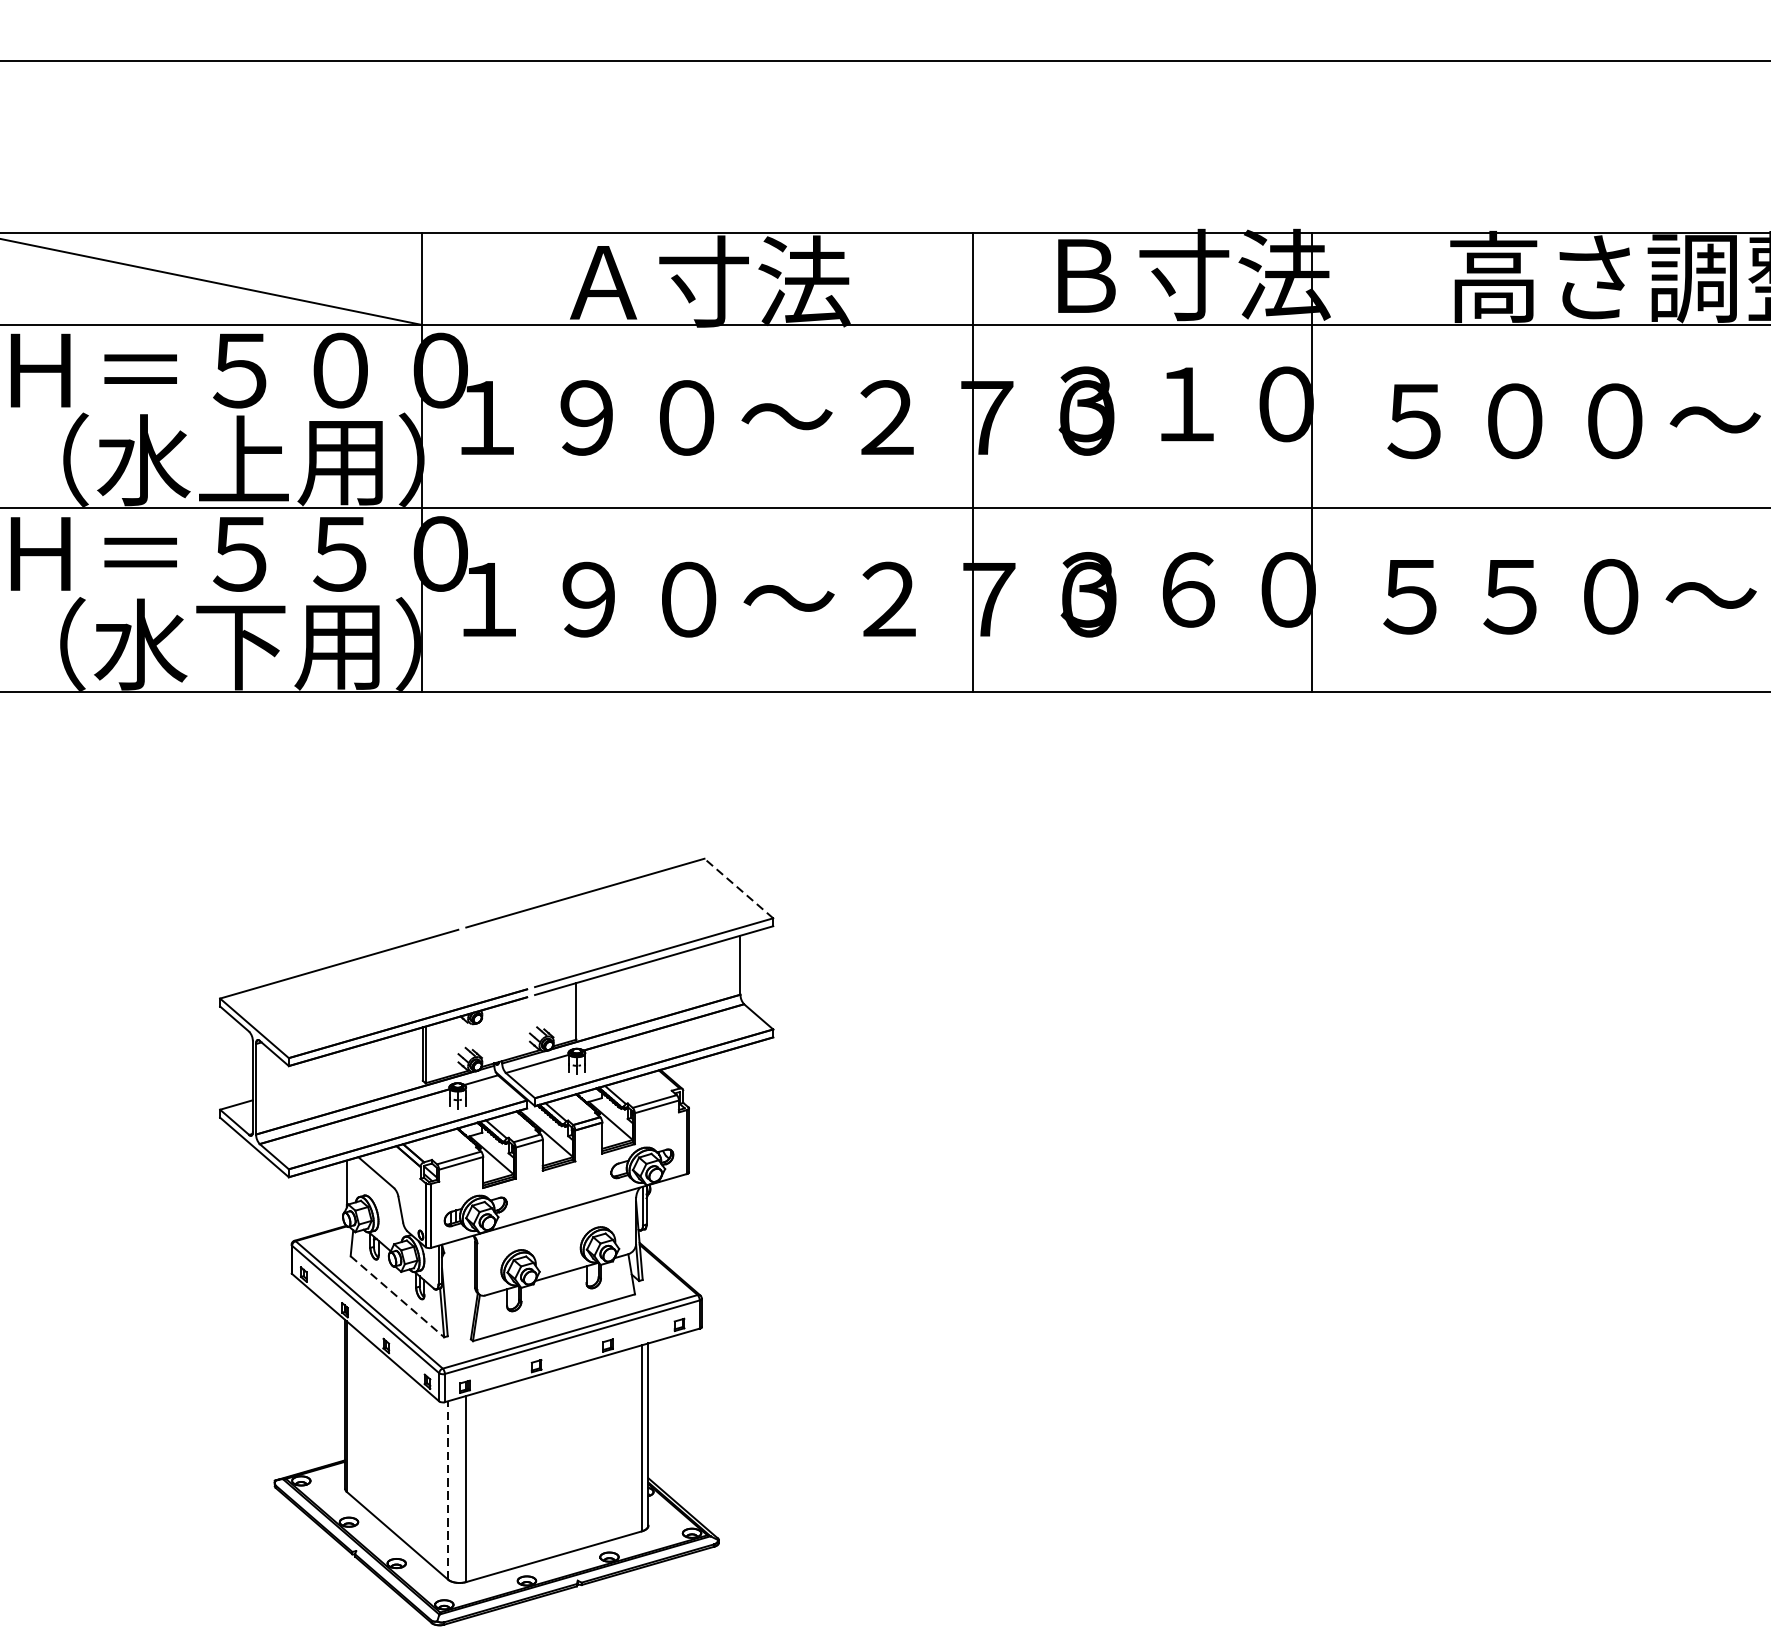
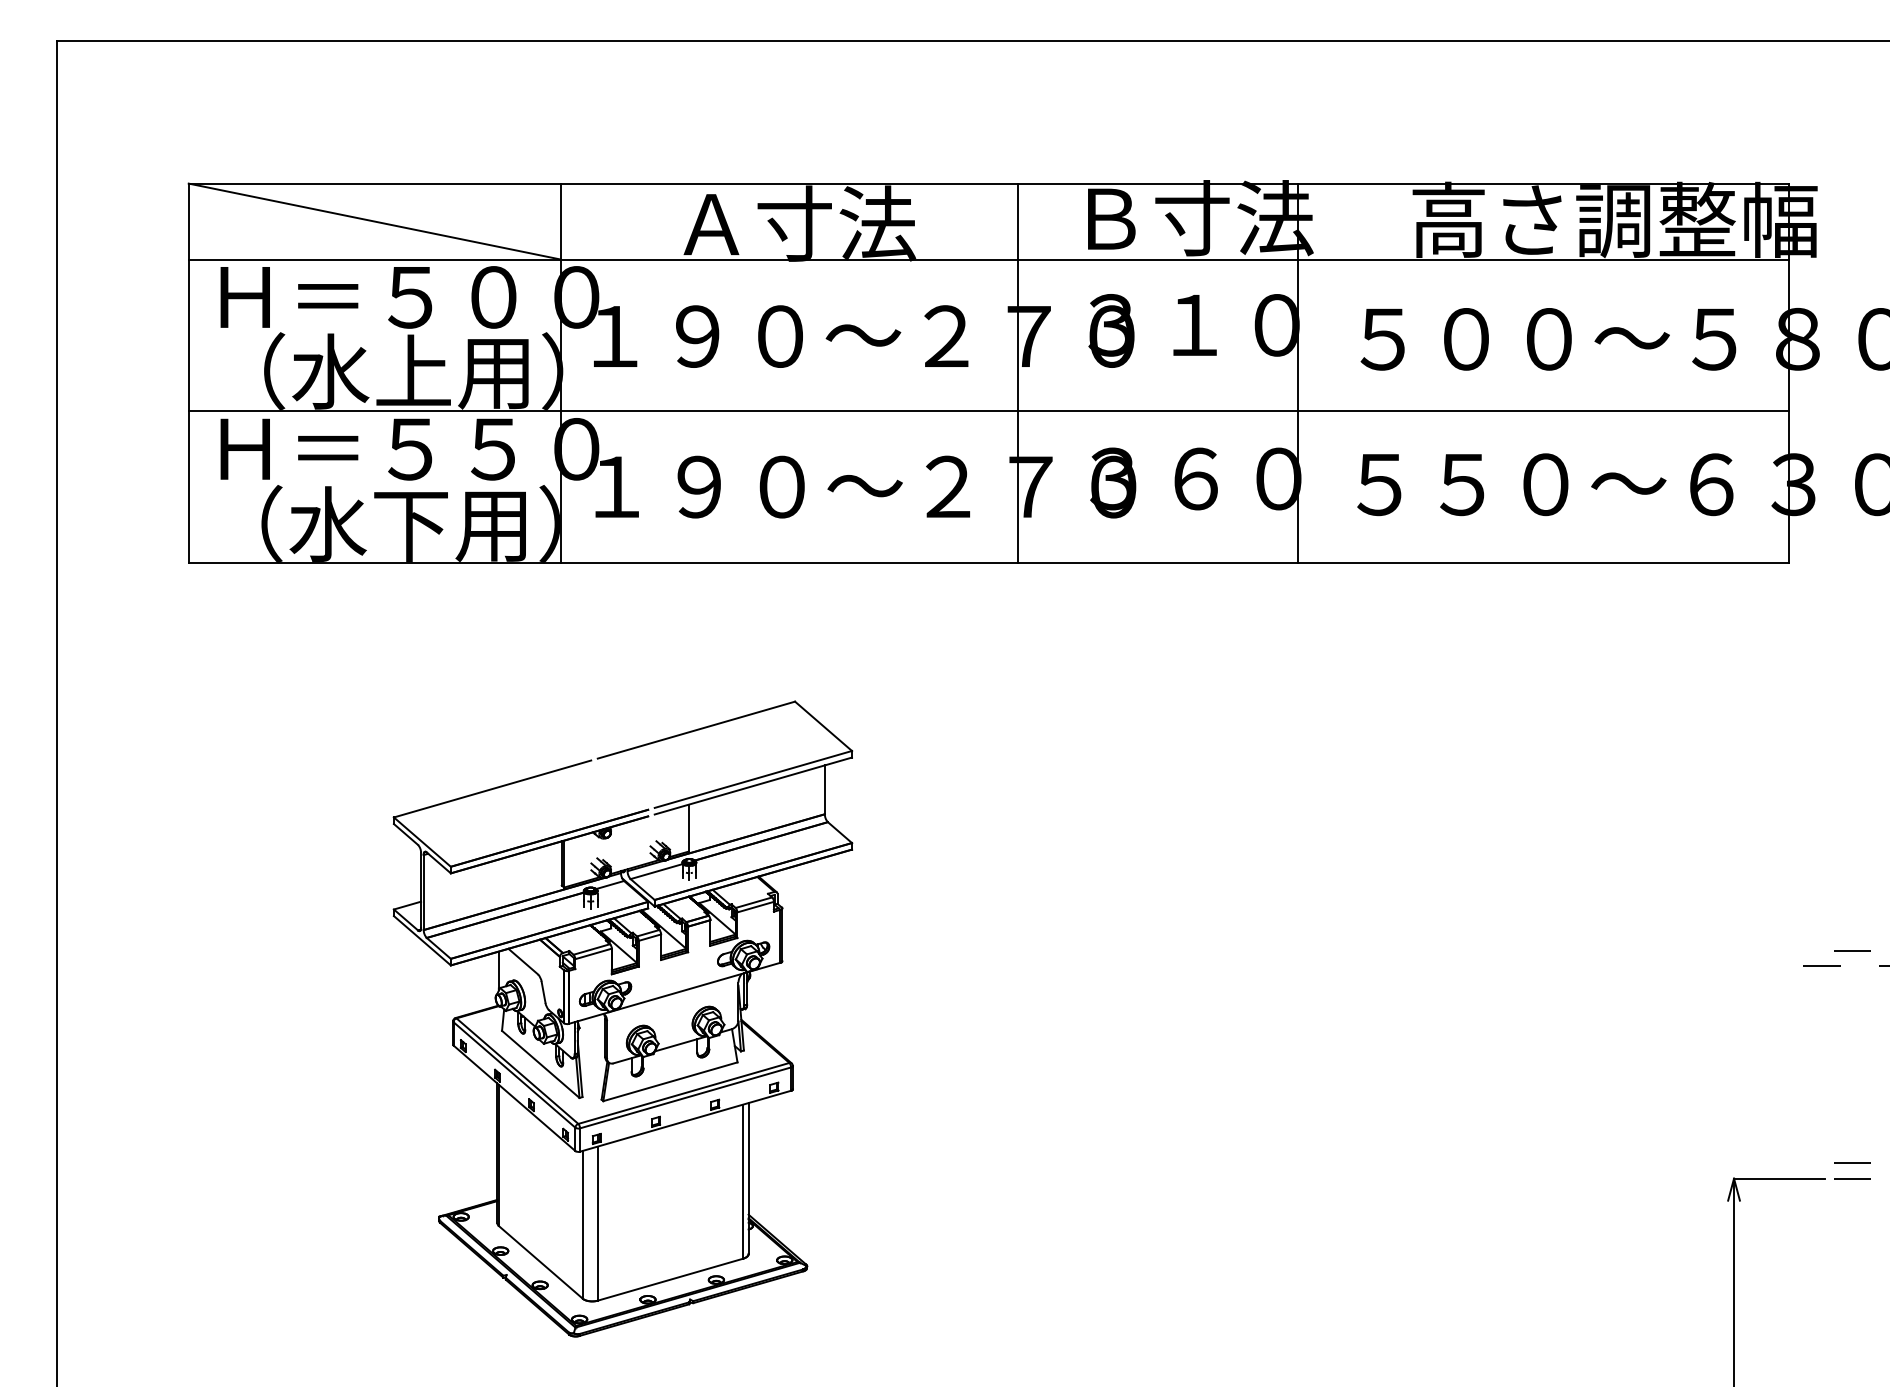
line: (738, 888) -> (823, 726), dashed -> solid
line: (398, 1296) -> (541, 1064), dashed -> solid
line: (447, 1490) -> (582, 1224), dashed -> solid

